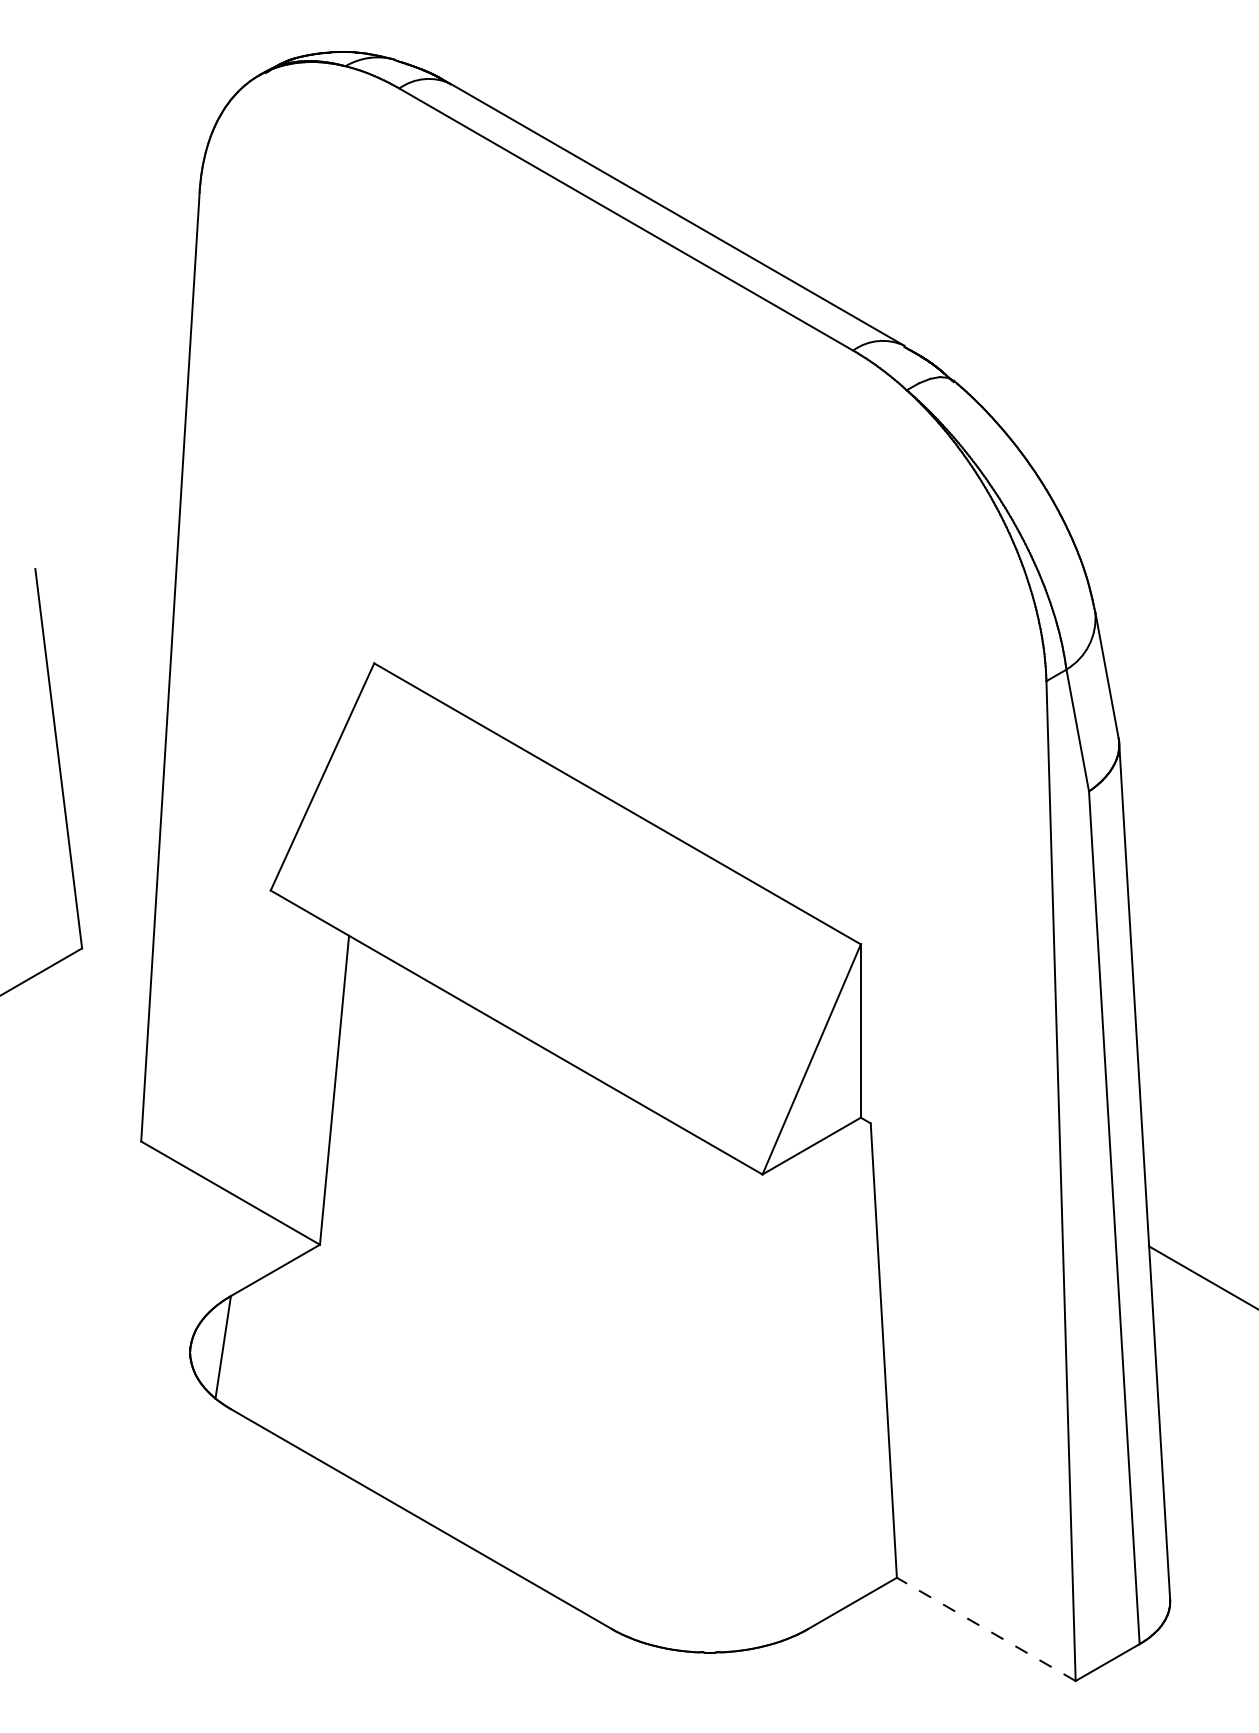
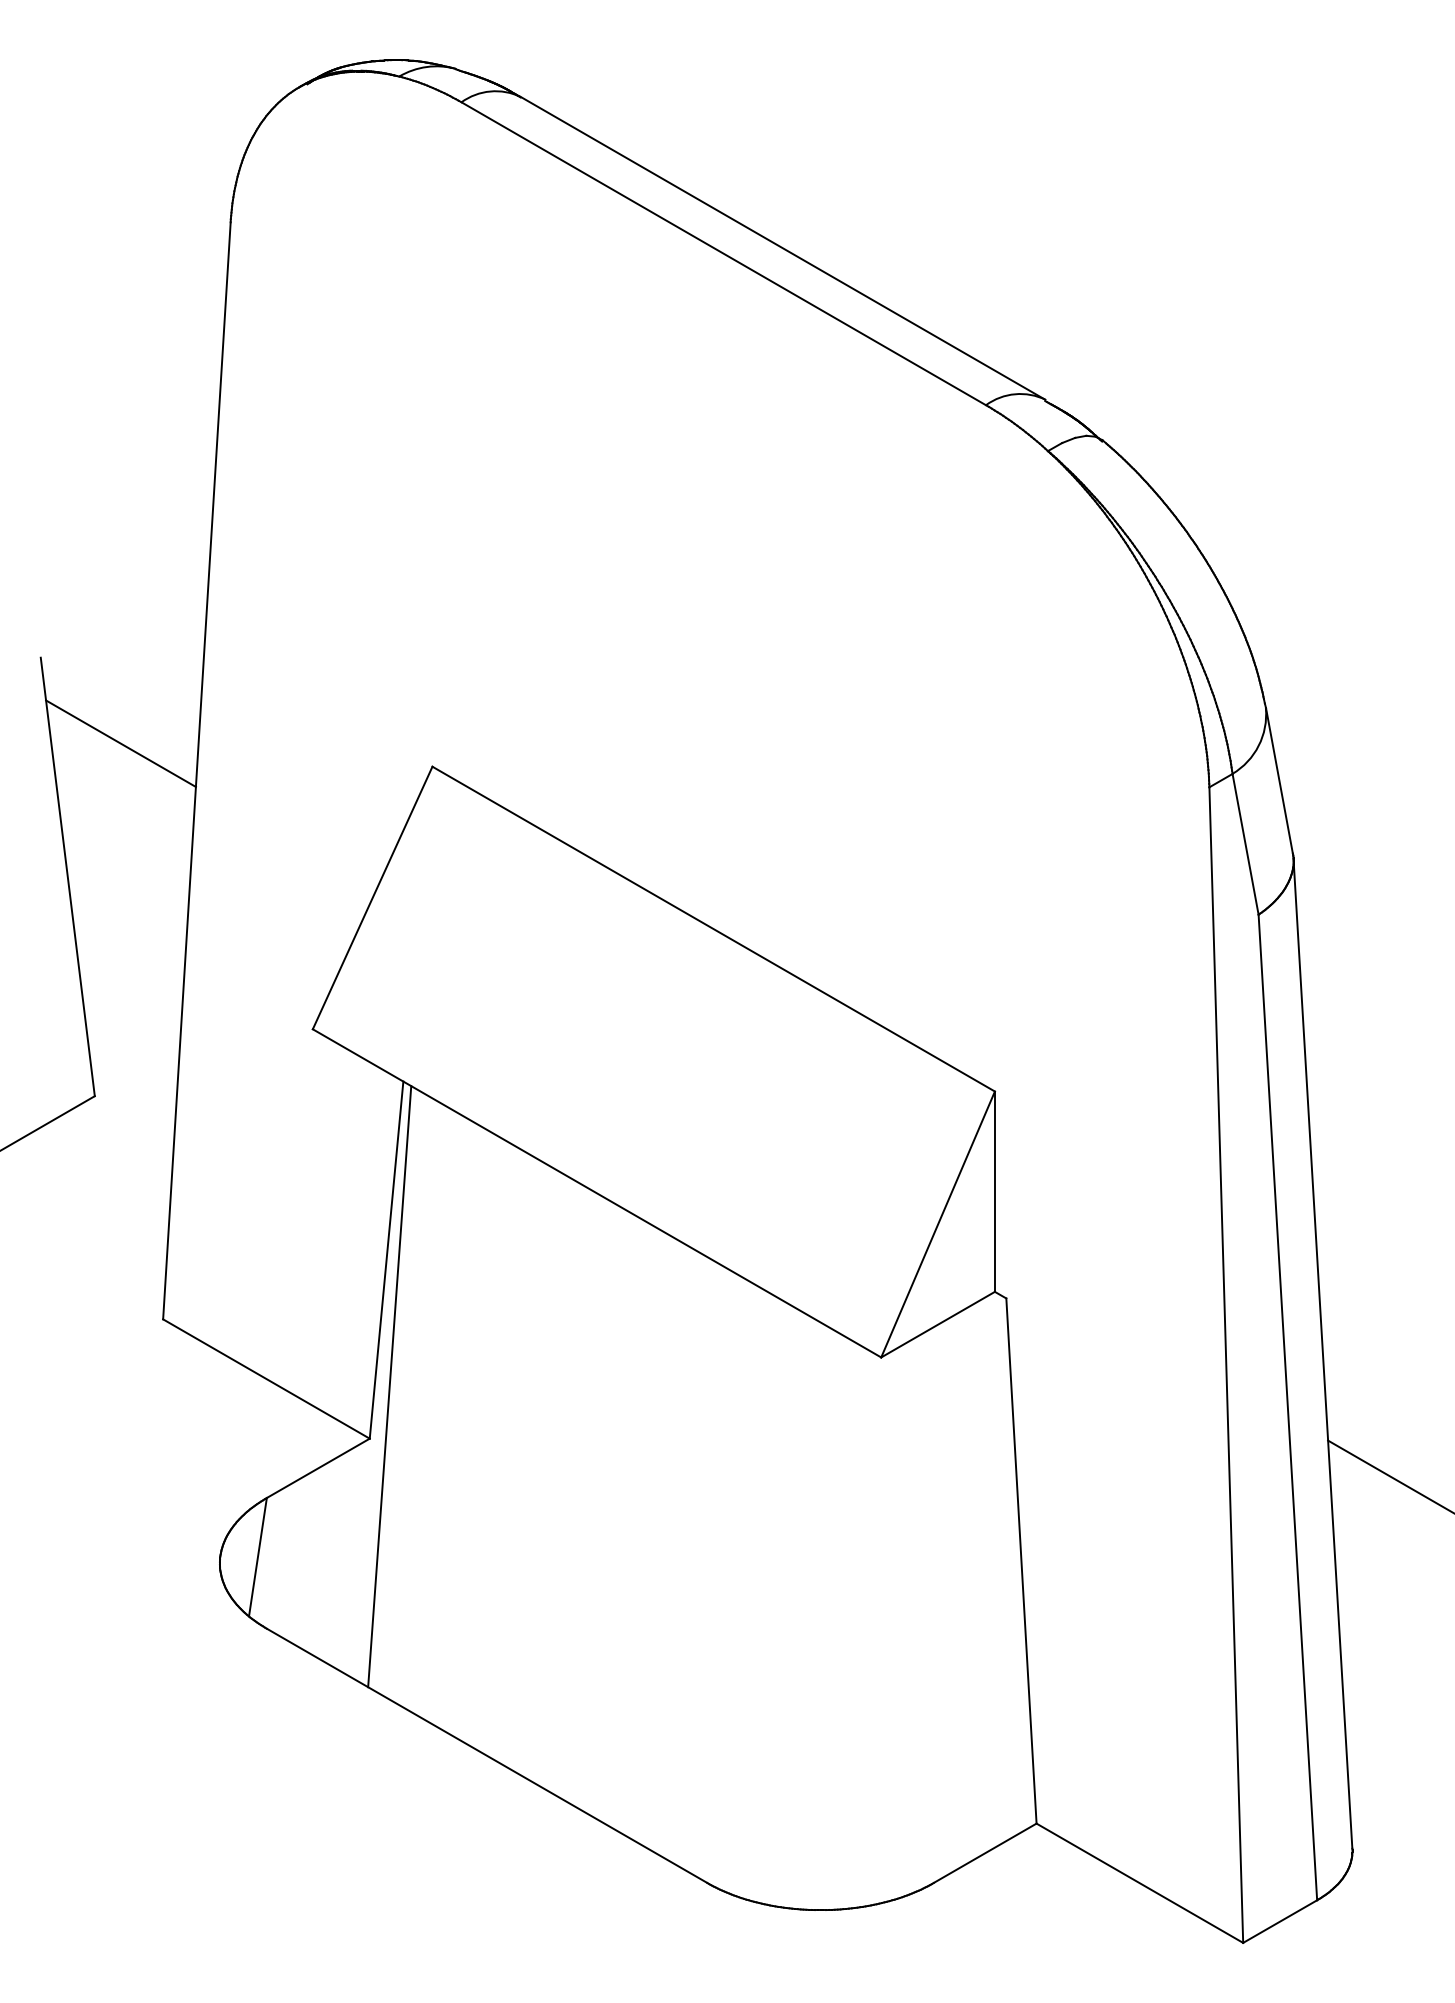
line: (104, 643) -> (120, 743), added
line: (337, 1199) -> (389, 1386), added
line: (985, 1629) -> (1139, 1883), dashed -> solid

